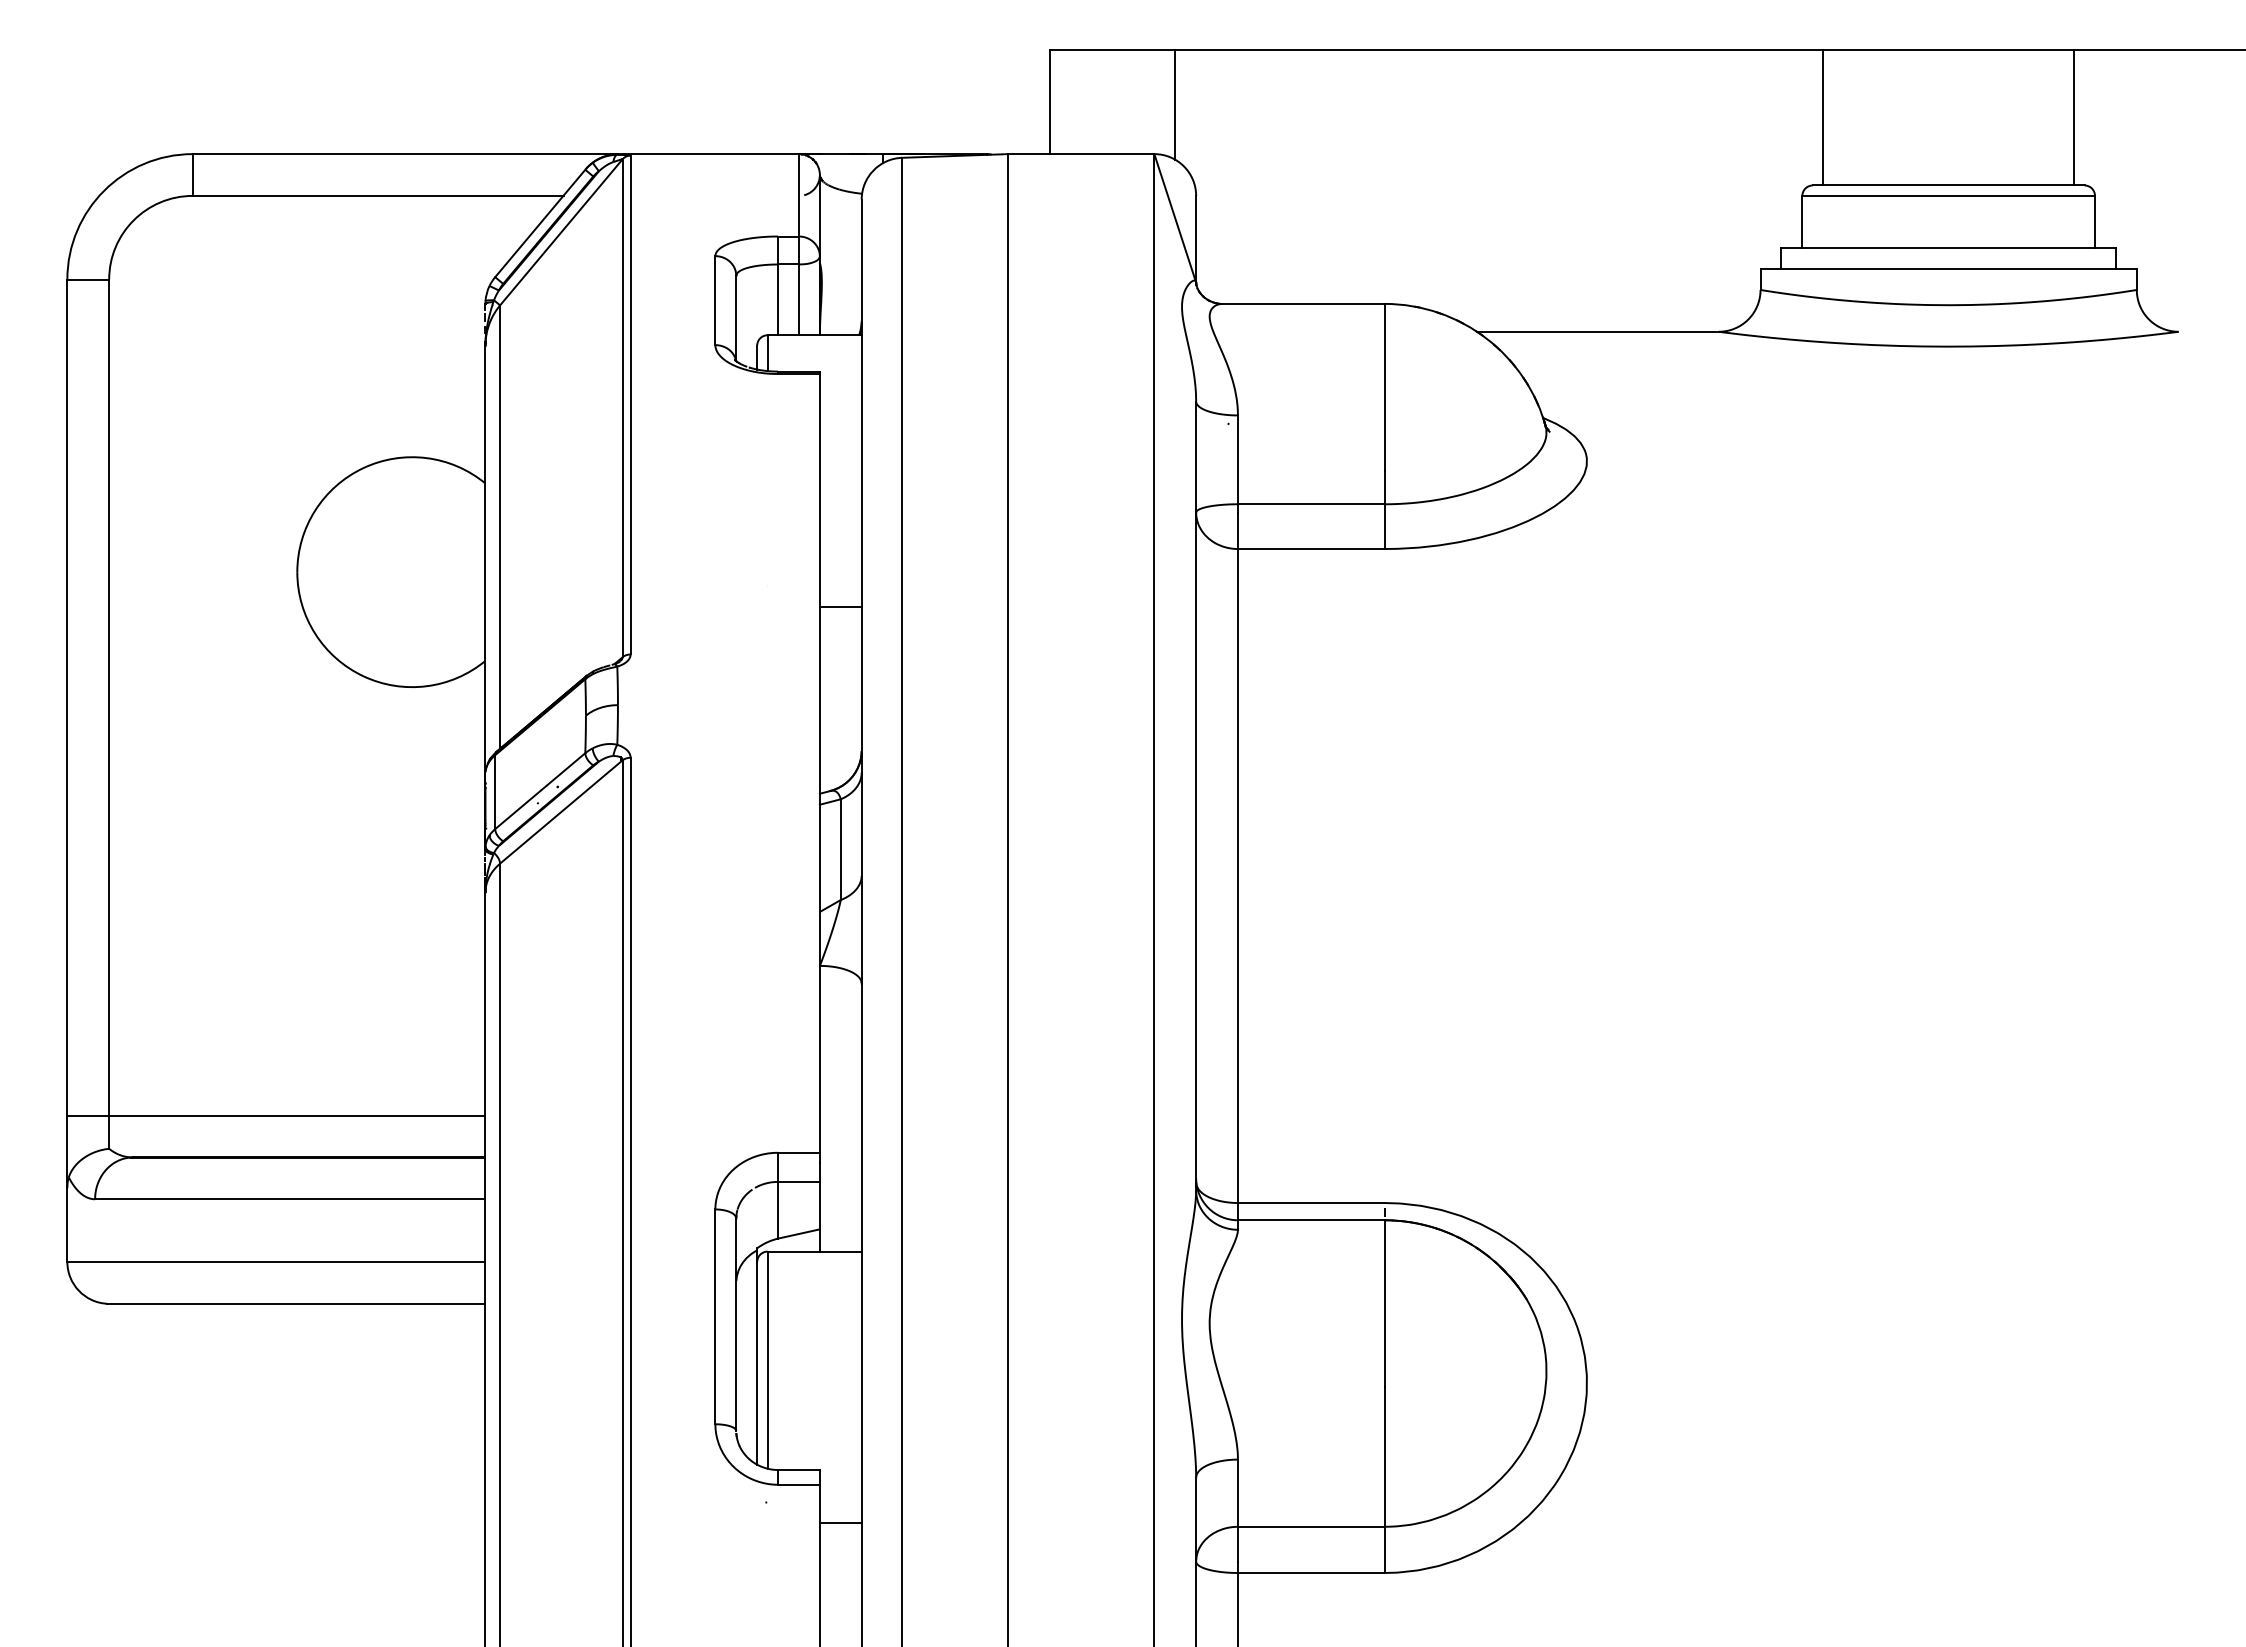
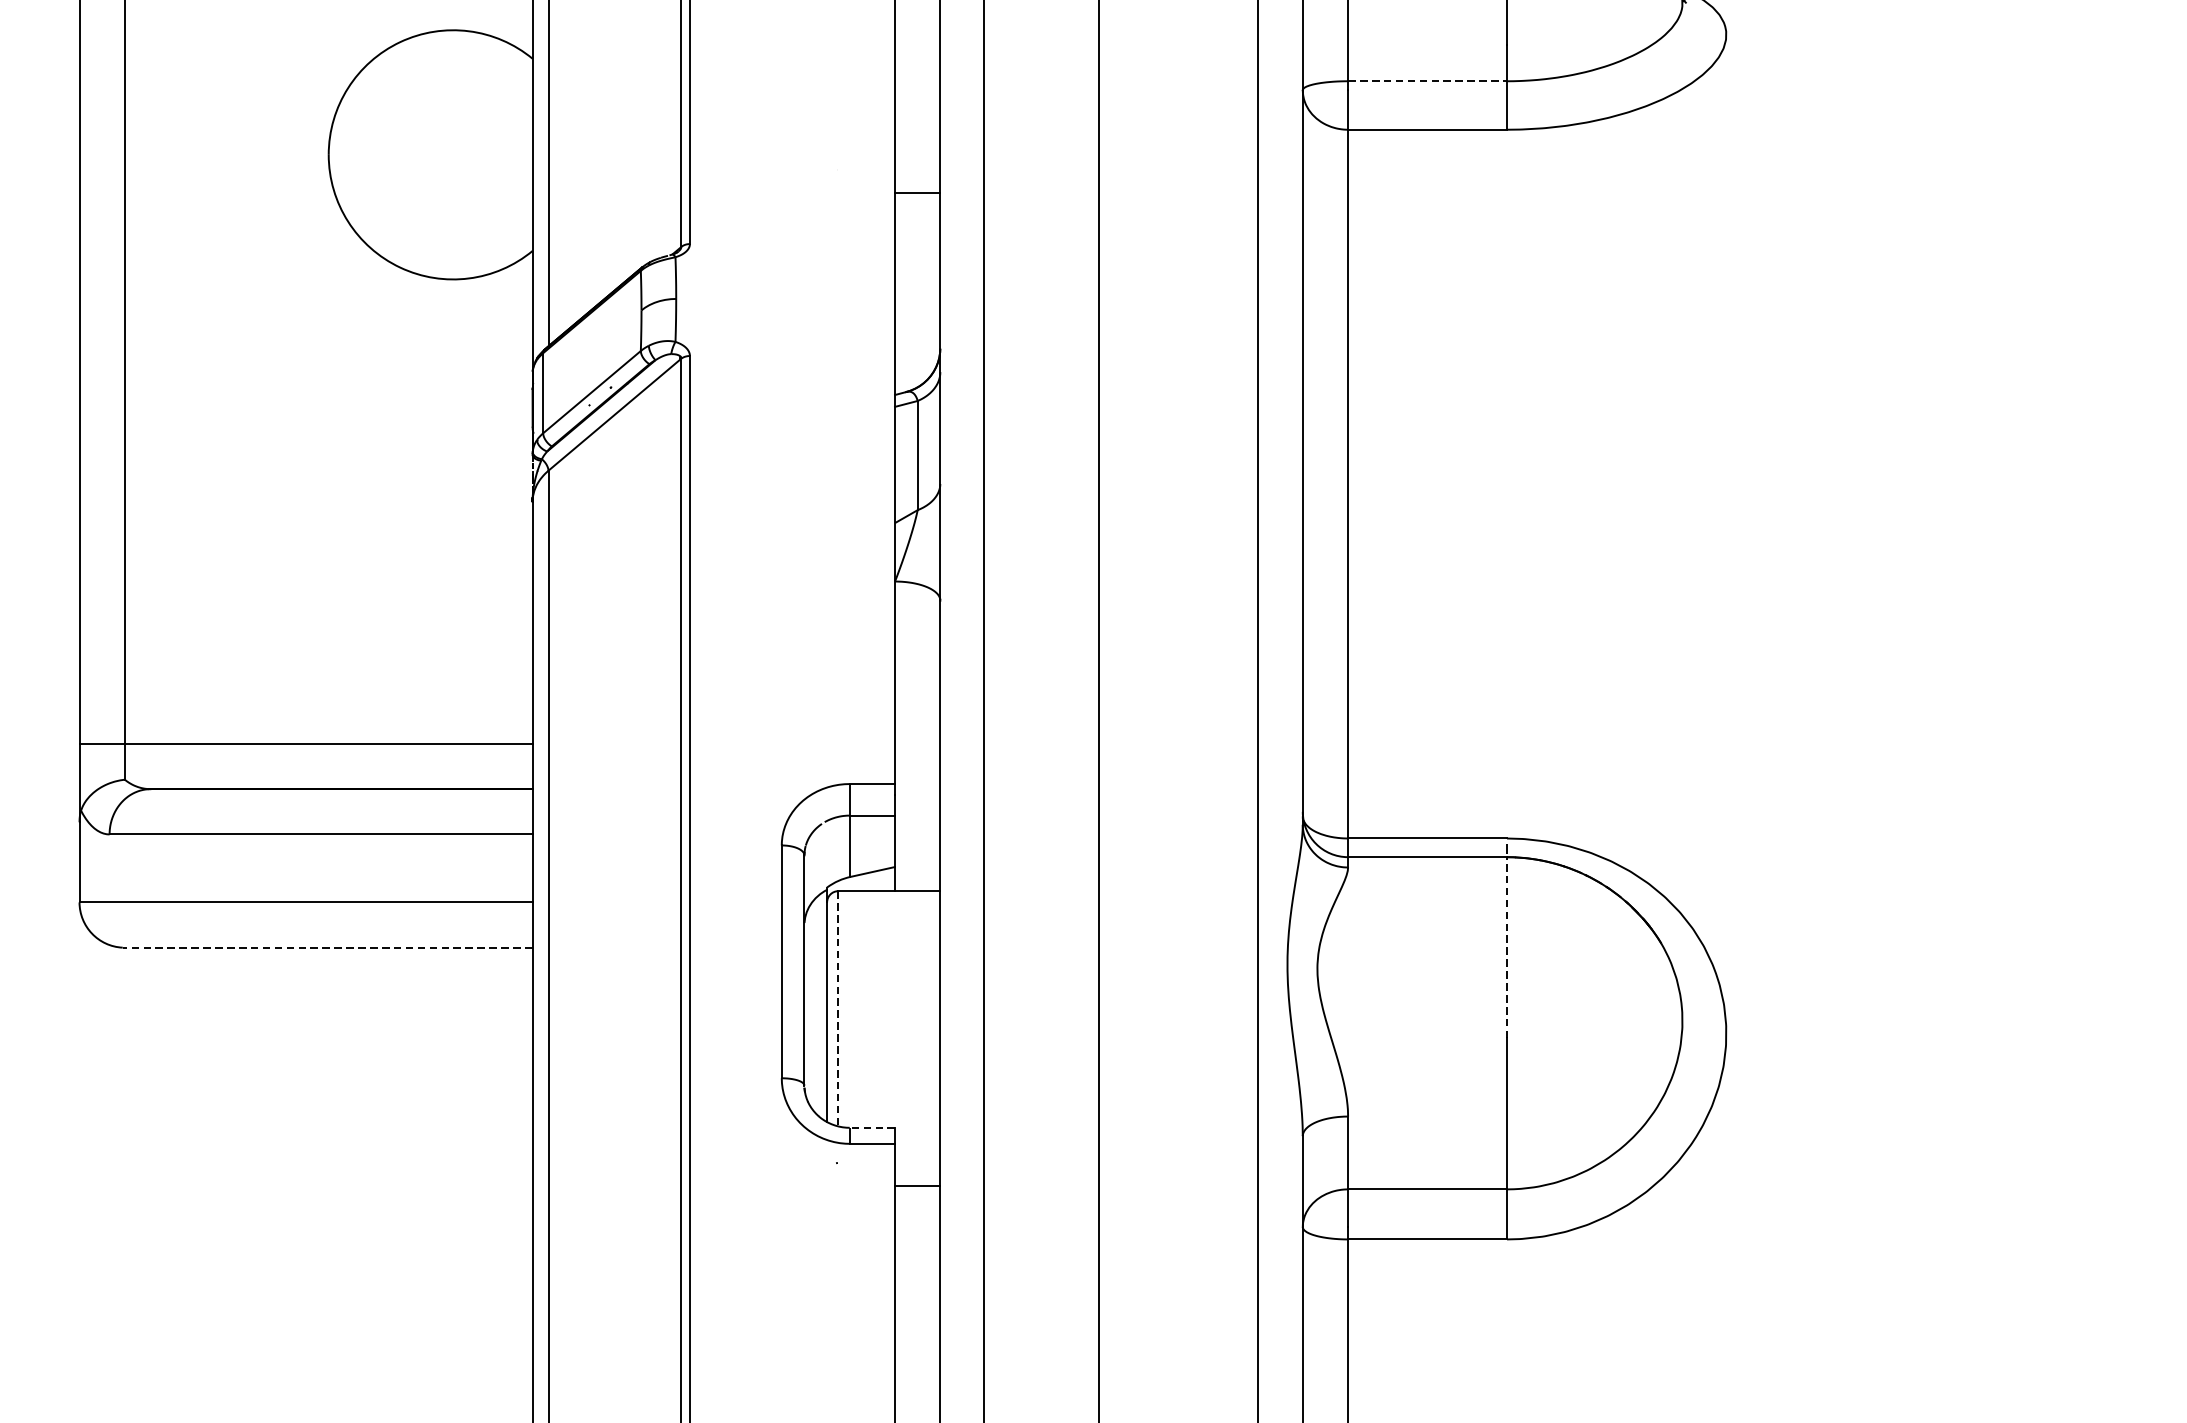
line: (1311, 504) -> (1427, 81), solid -> dashed
line: (295, 1303) -> (326, 947), solid -> dashed
line: (1384, 1303) -> (1506, 947), solid -> dashed
line: (767, 1360) -> (838, 1009), solid -> dashed
line: (798, 1469) -> (871, 1127), solid -> dashed

